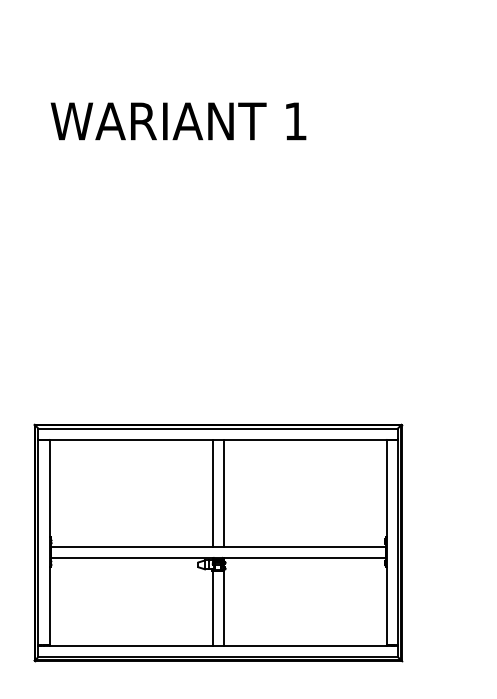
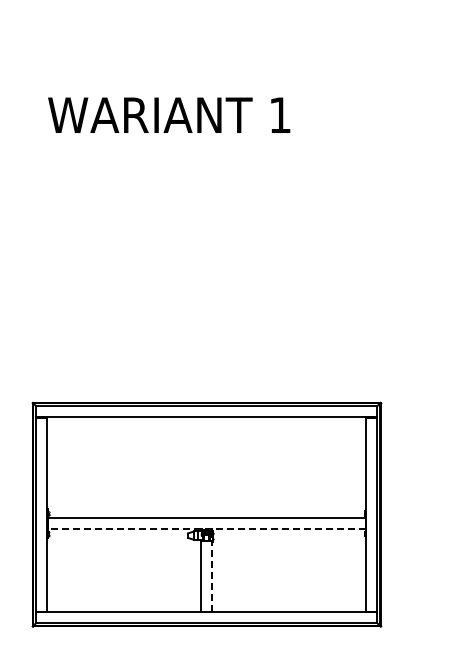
line: (212, 492) -> (201, 467), removed
line: (224, 492) -> (212, 467), removed
line: (217, 557) -> (206, 528), solid -> dashed
line: (224, 607) -> (212, 576), solid -> dashed

